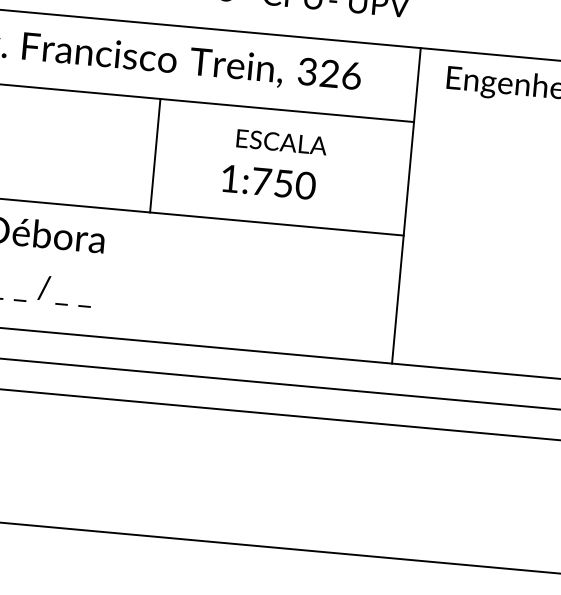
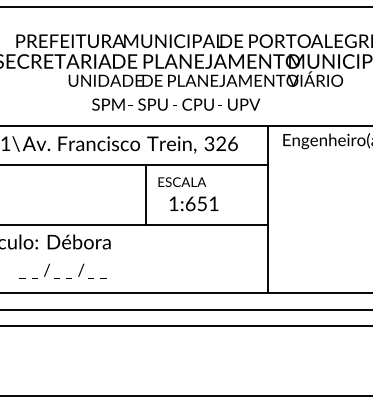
text: (282, 141) -> (182, 181), moved
line: (155, 156) -> (146, 195), moved
text: (284, 183) -> (202, 203), 1:750 -> 1:651

